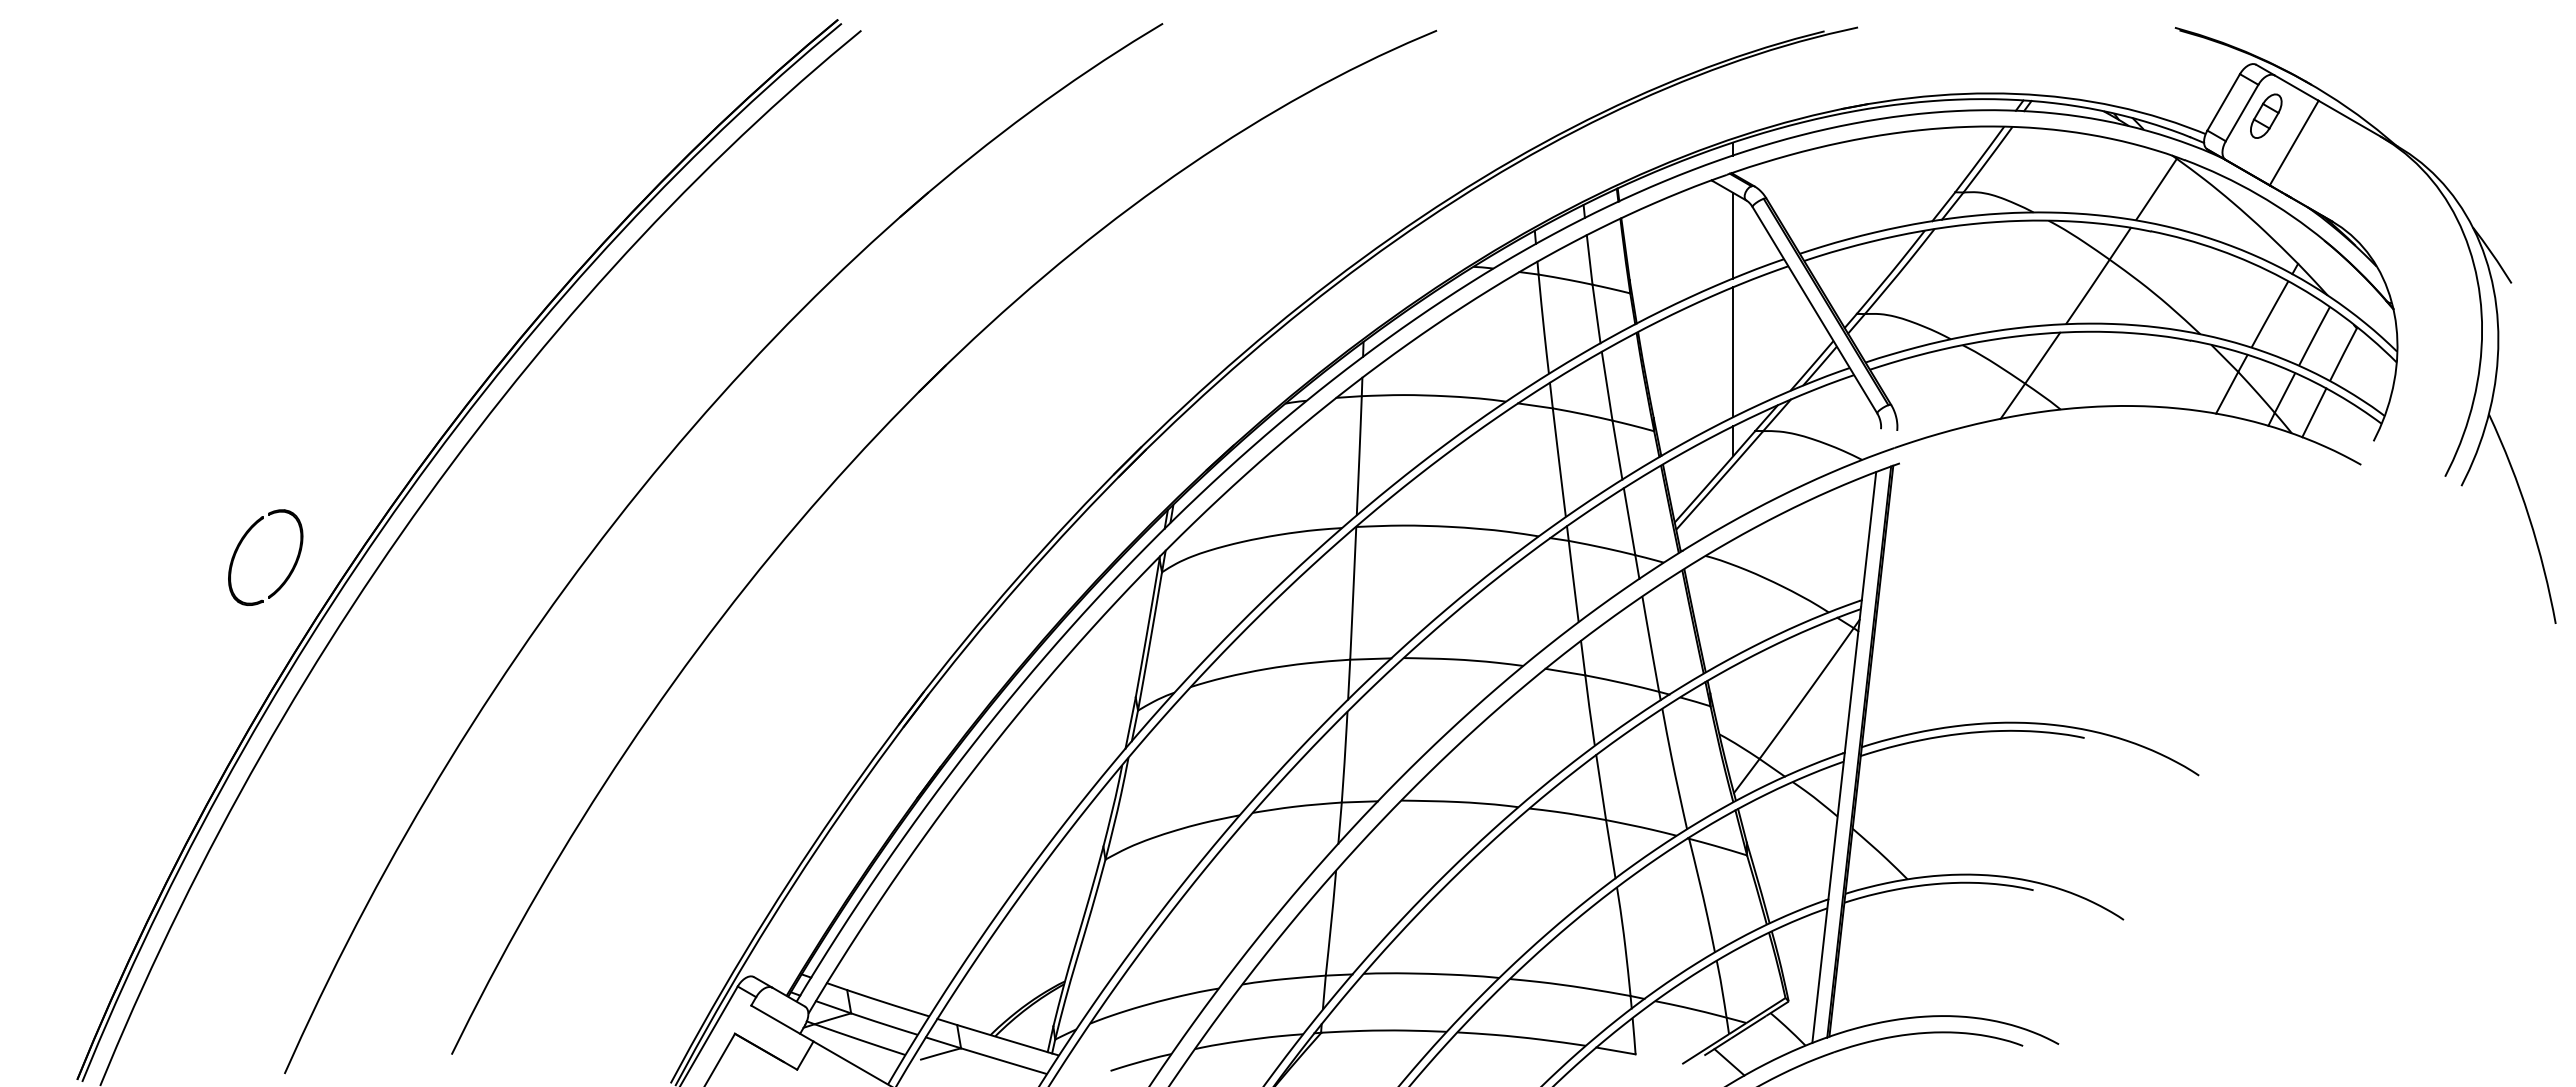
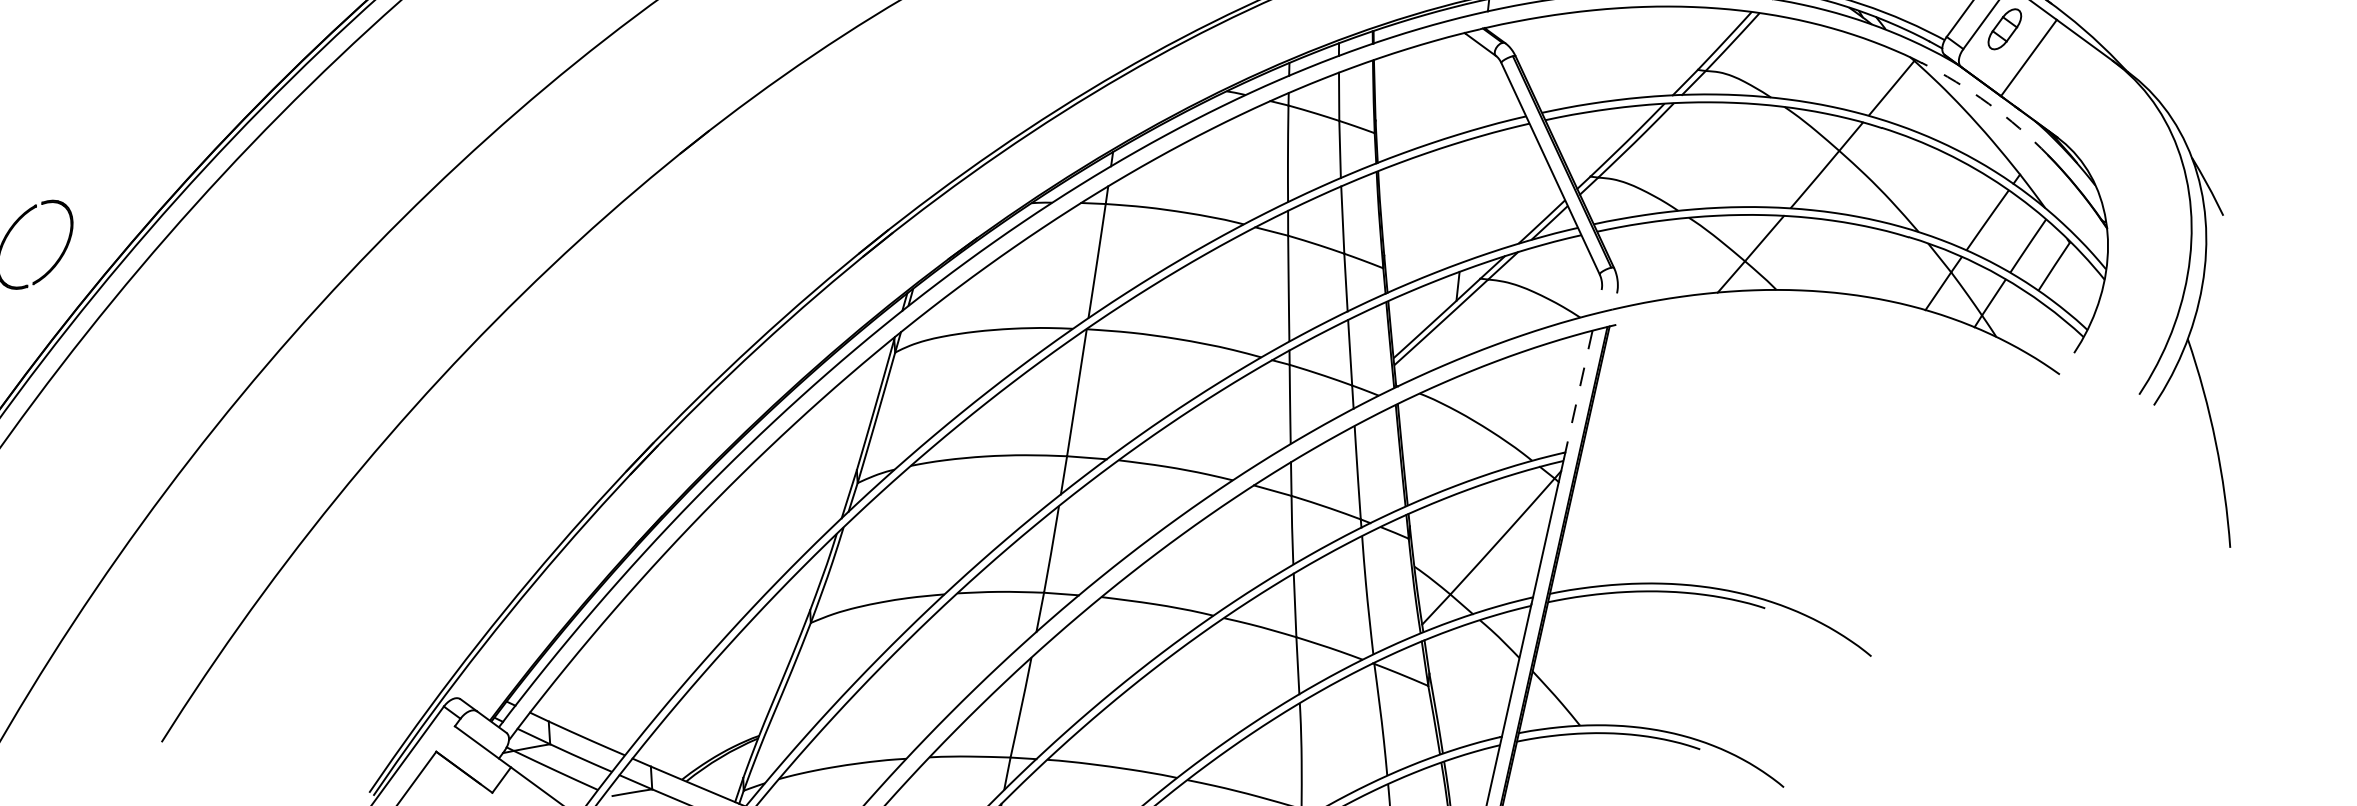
arc: (2258, 194) -> (1989, 103), solid -> dashed
line: (1733, 235) -> (1480, 88), removed
line: (1733, 352) -> (1467, 200), removed
line: (2314, 412) -> (2020, 319), removed
line: (1868, 540) -> (1577, 395), solid -> dashed

